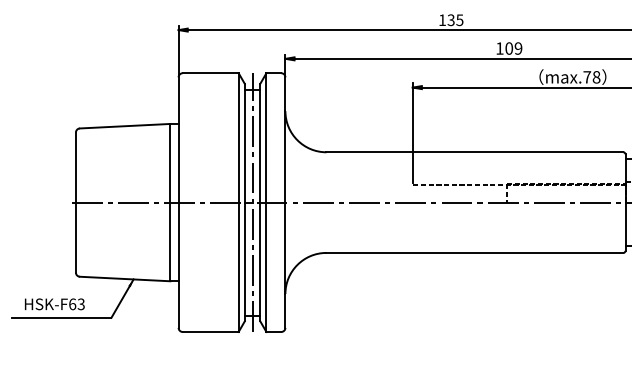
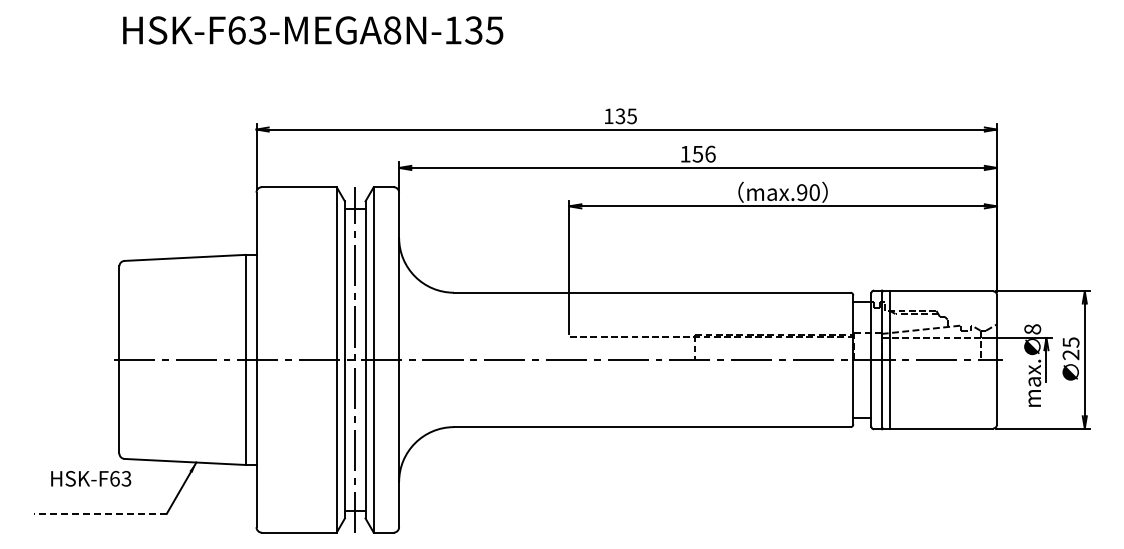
text: (513, 48) -> (703, 153), 109 -> 156
text: (591, 77) -> (808, 192), max.78 -> max.90
text: (55, 304) -> (91, 478), moved
line: (61, 317) -> (100, 513), solid -> dashed

